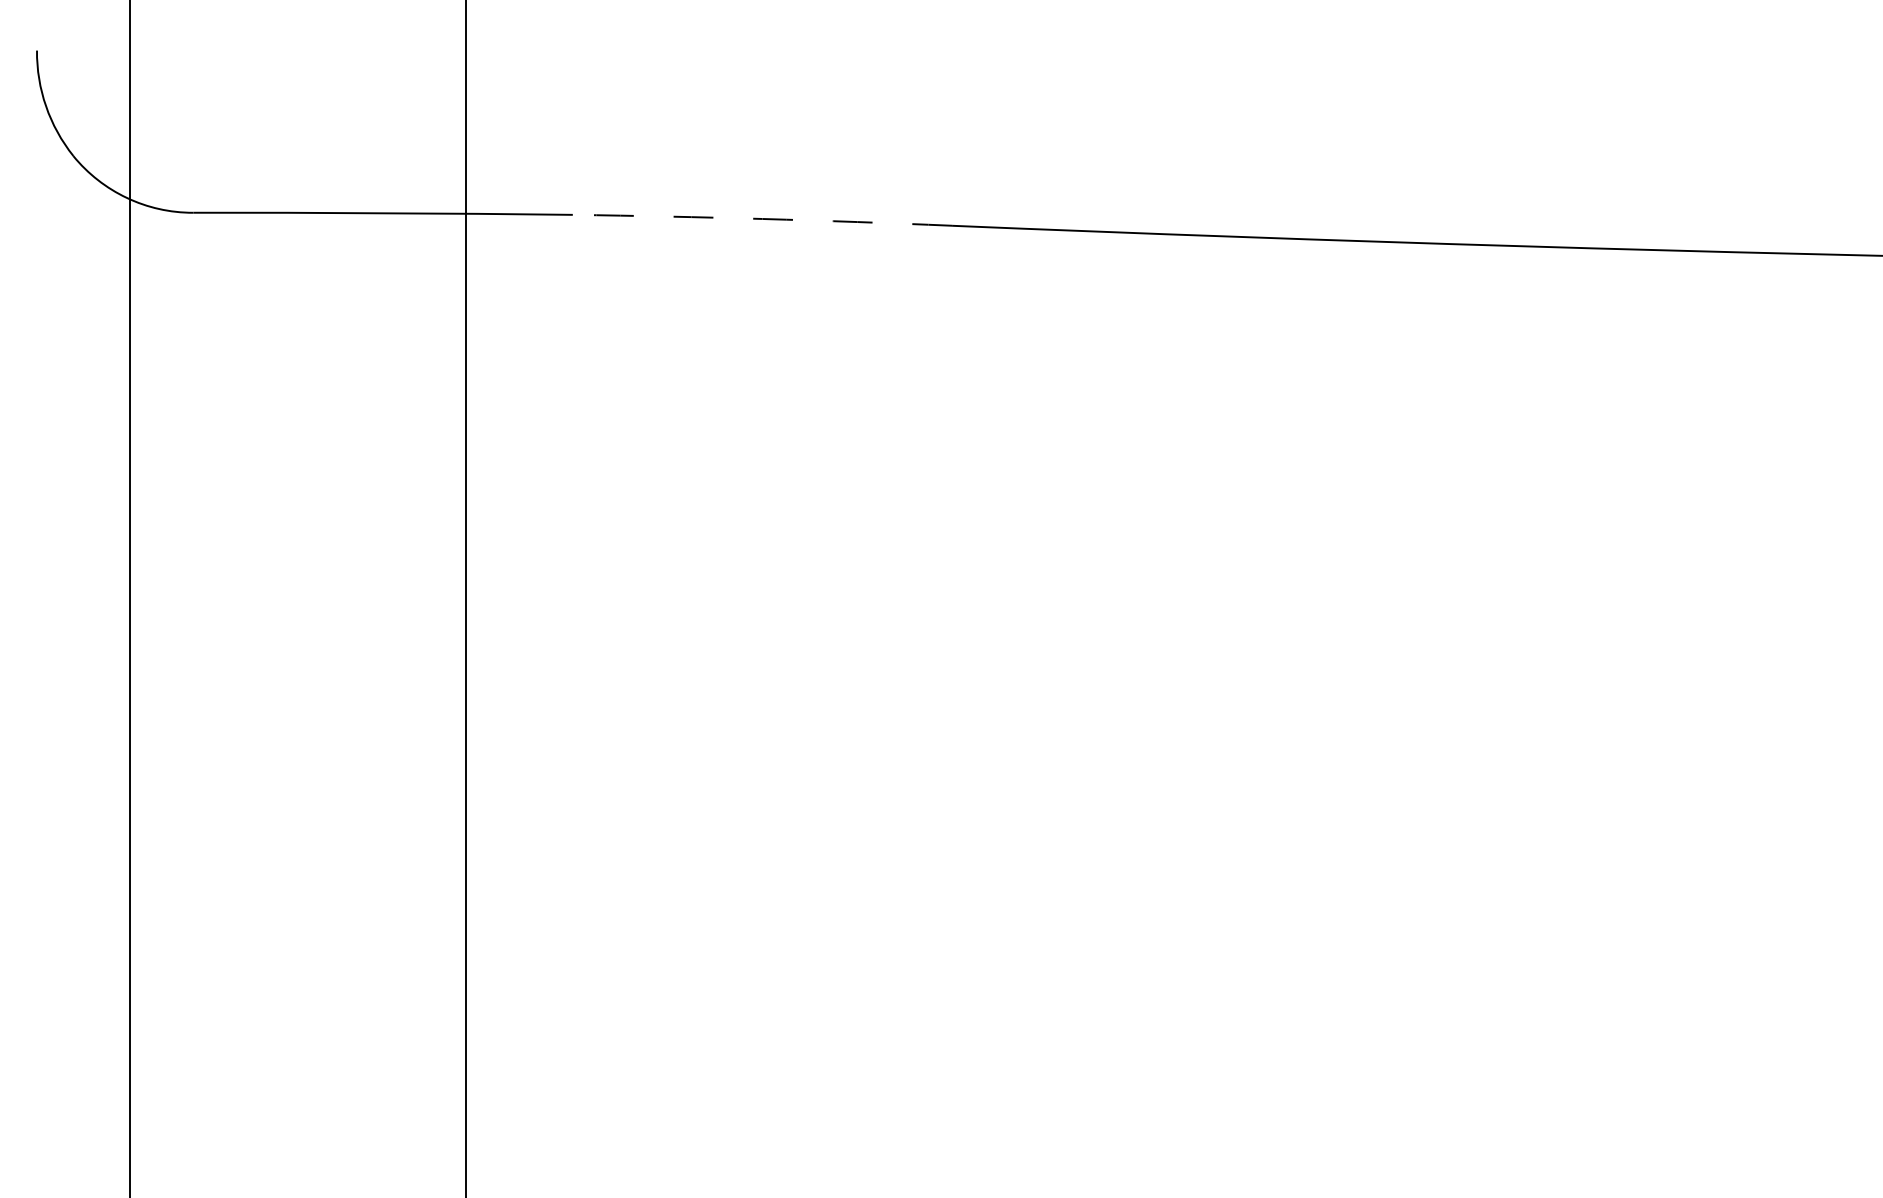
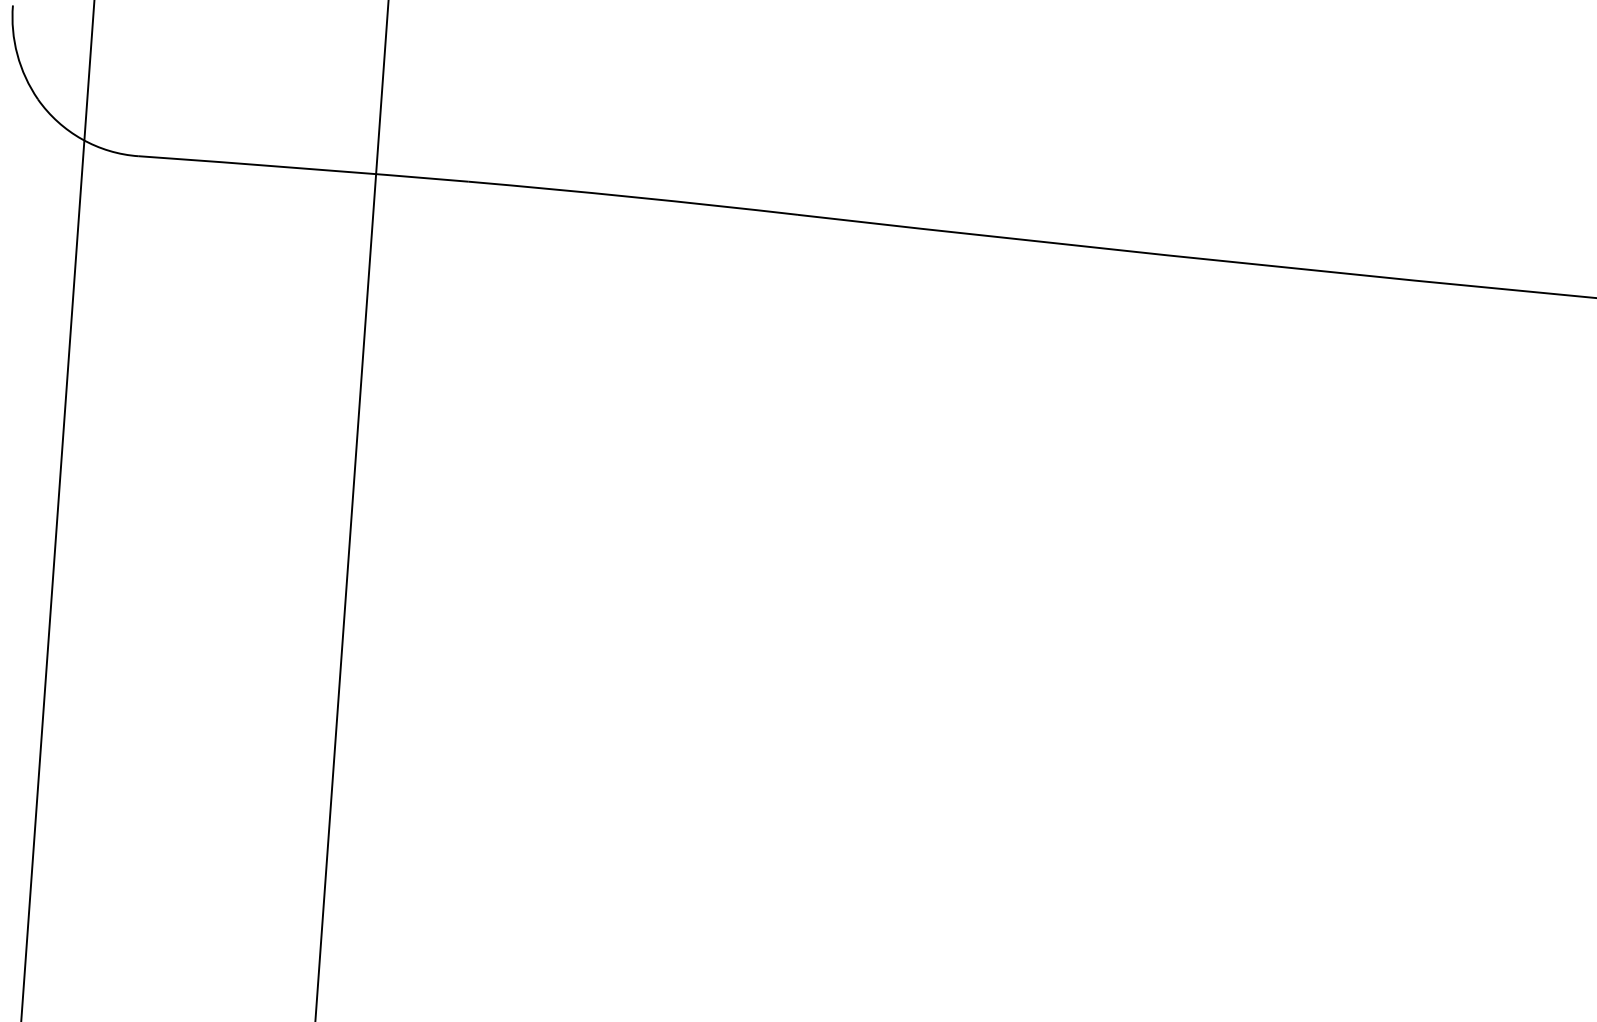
arc: (762, 218) -> (633, 196), dashed -> solid

